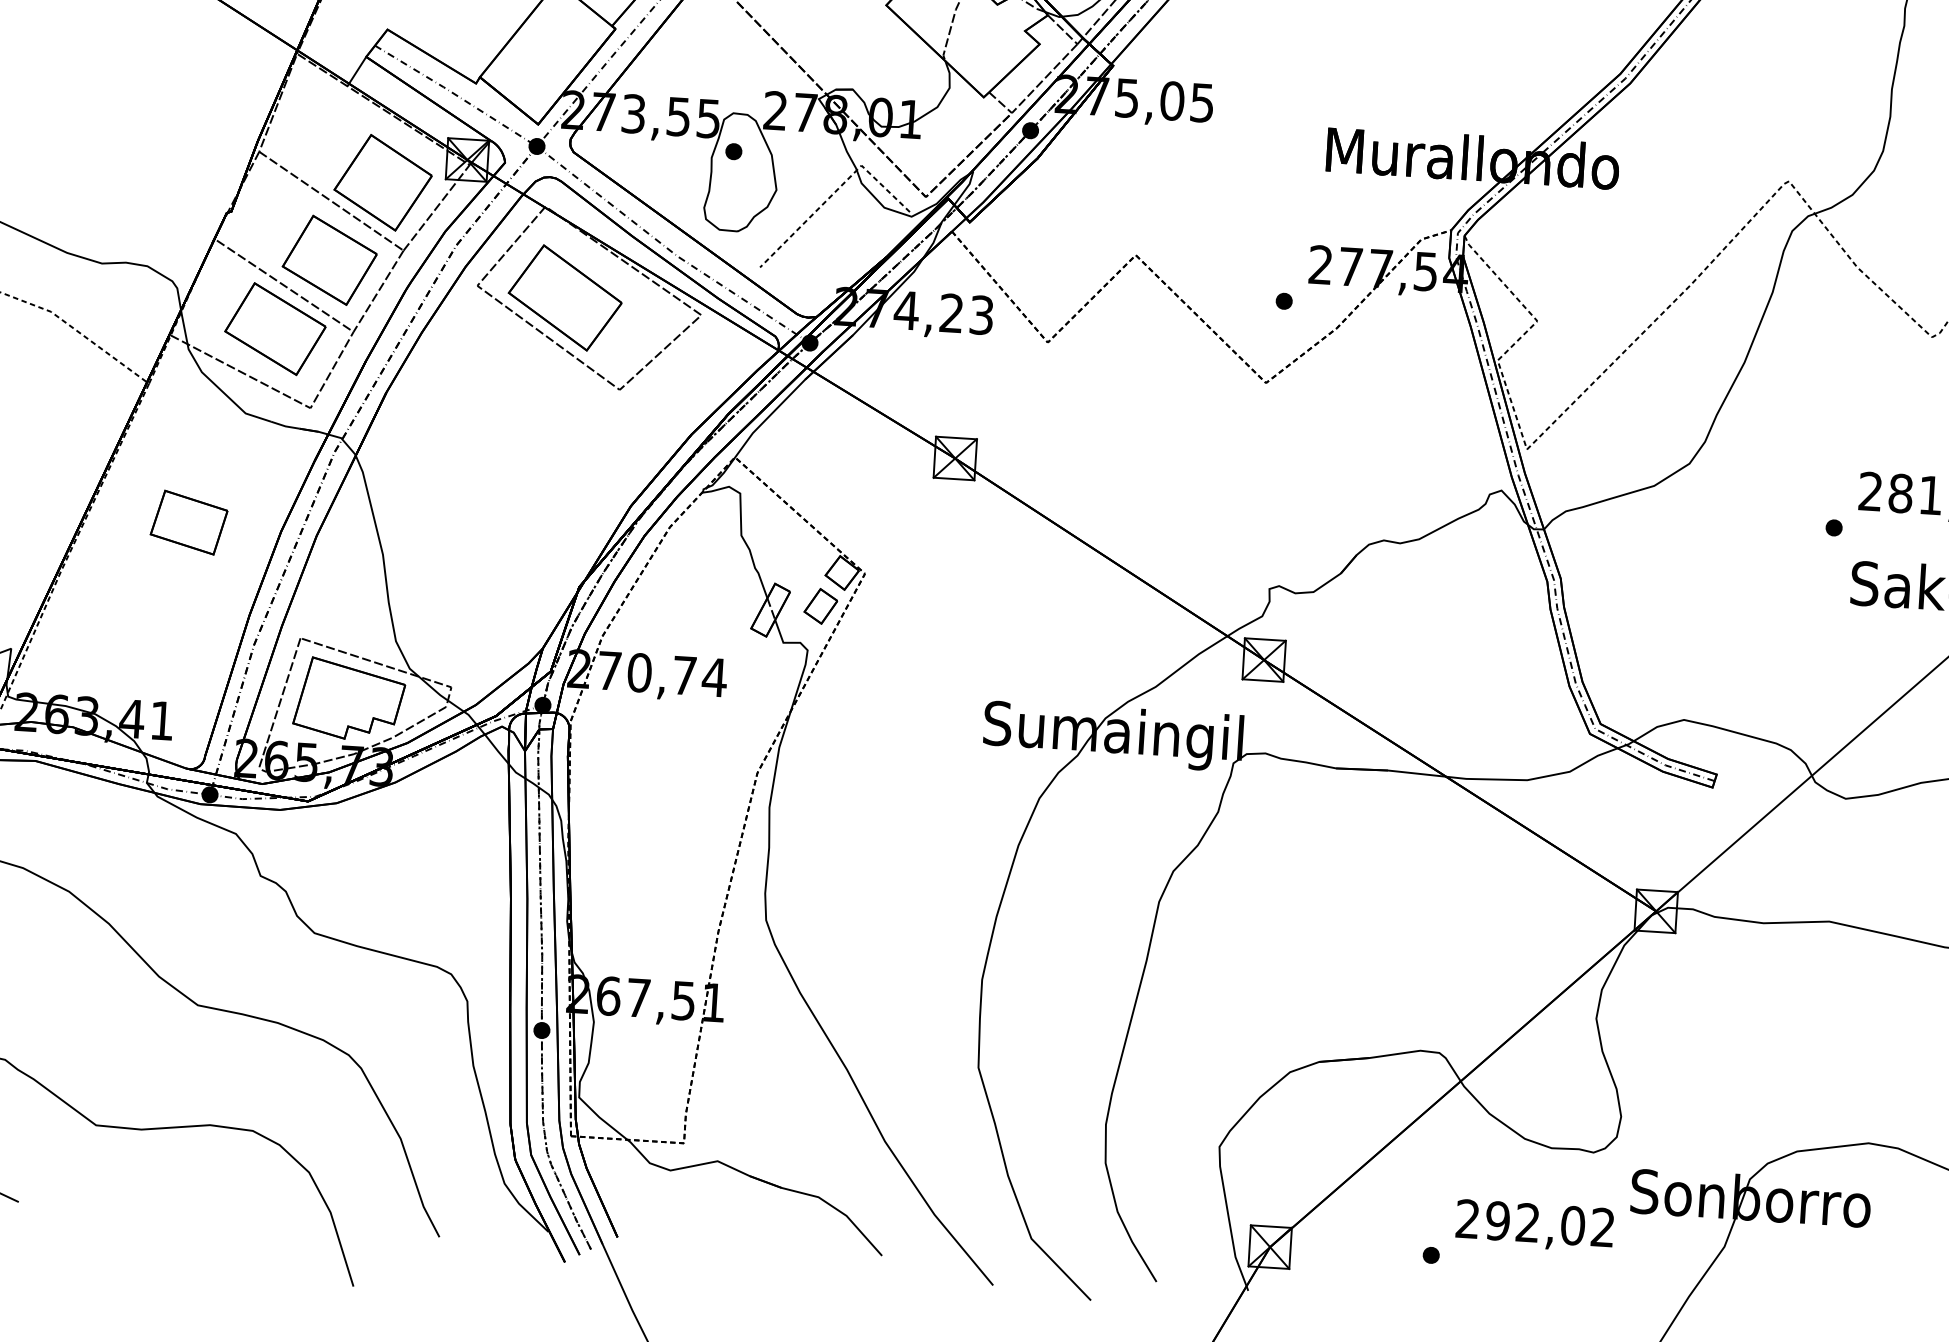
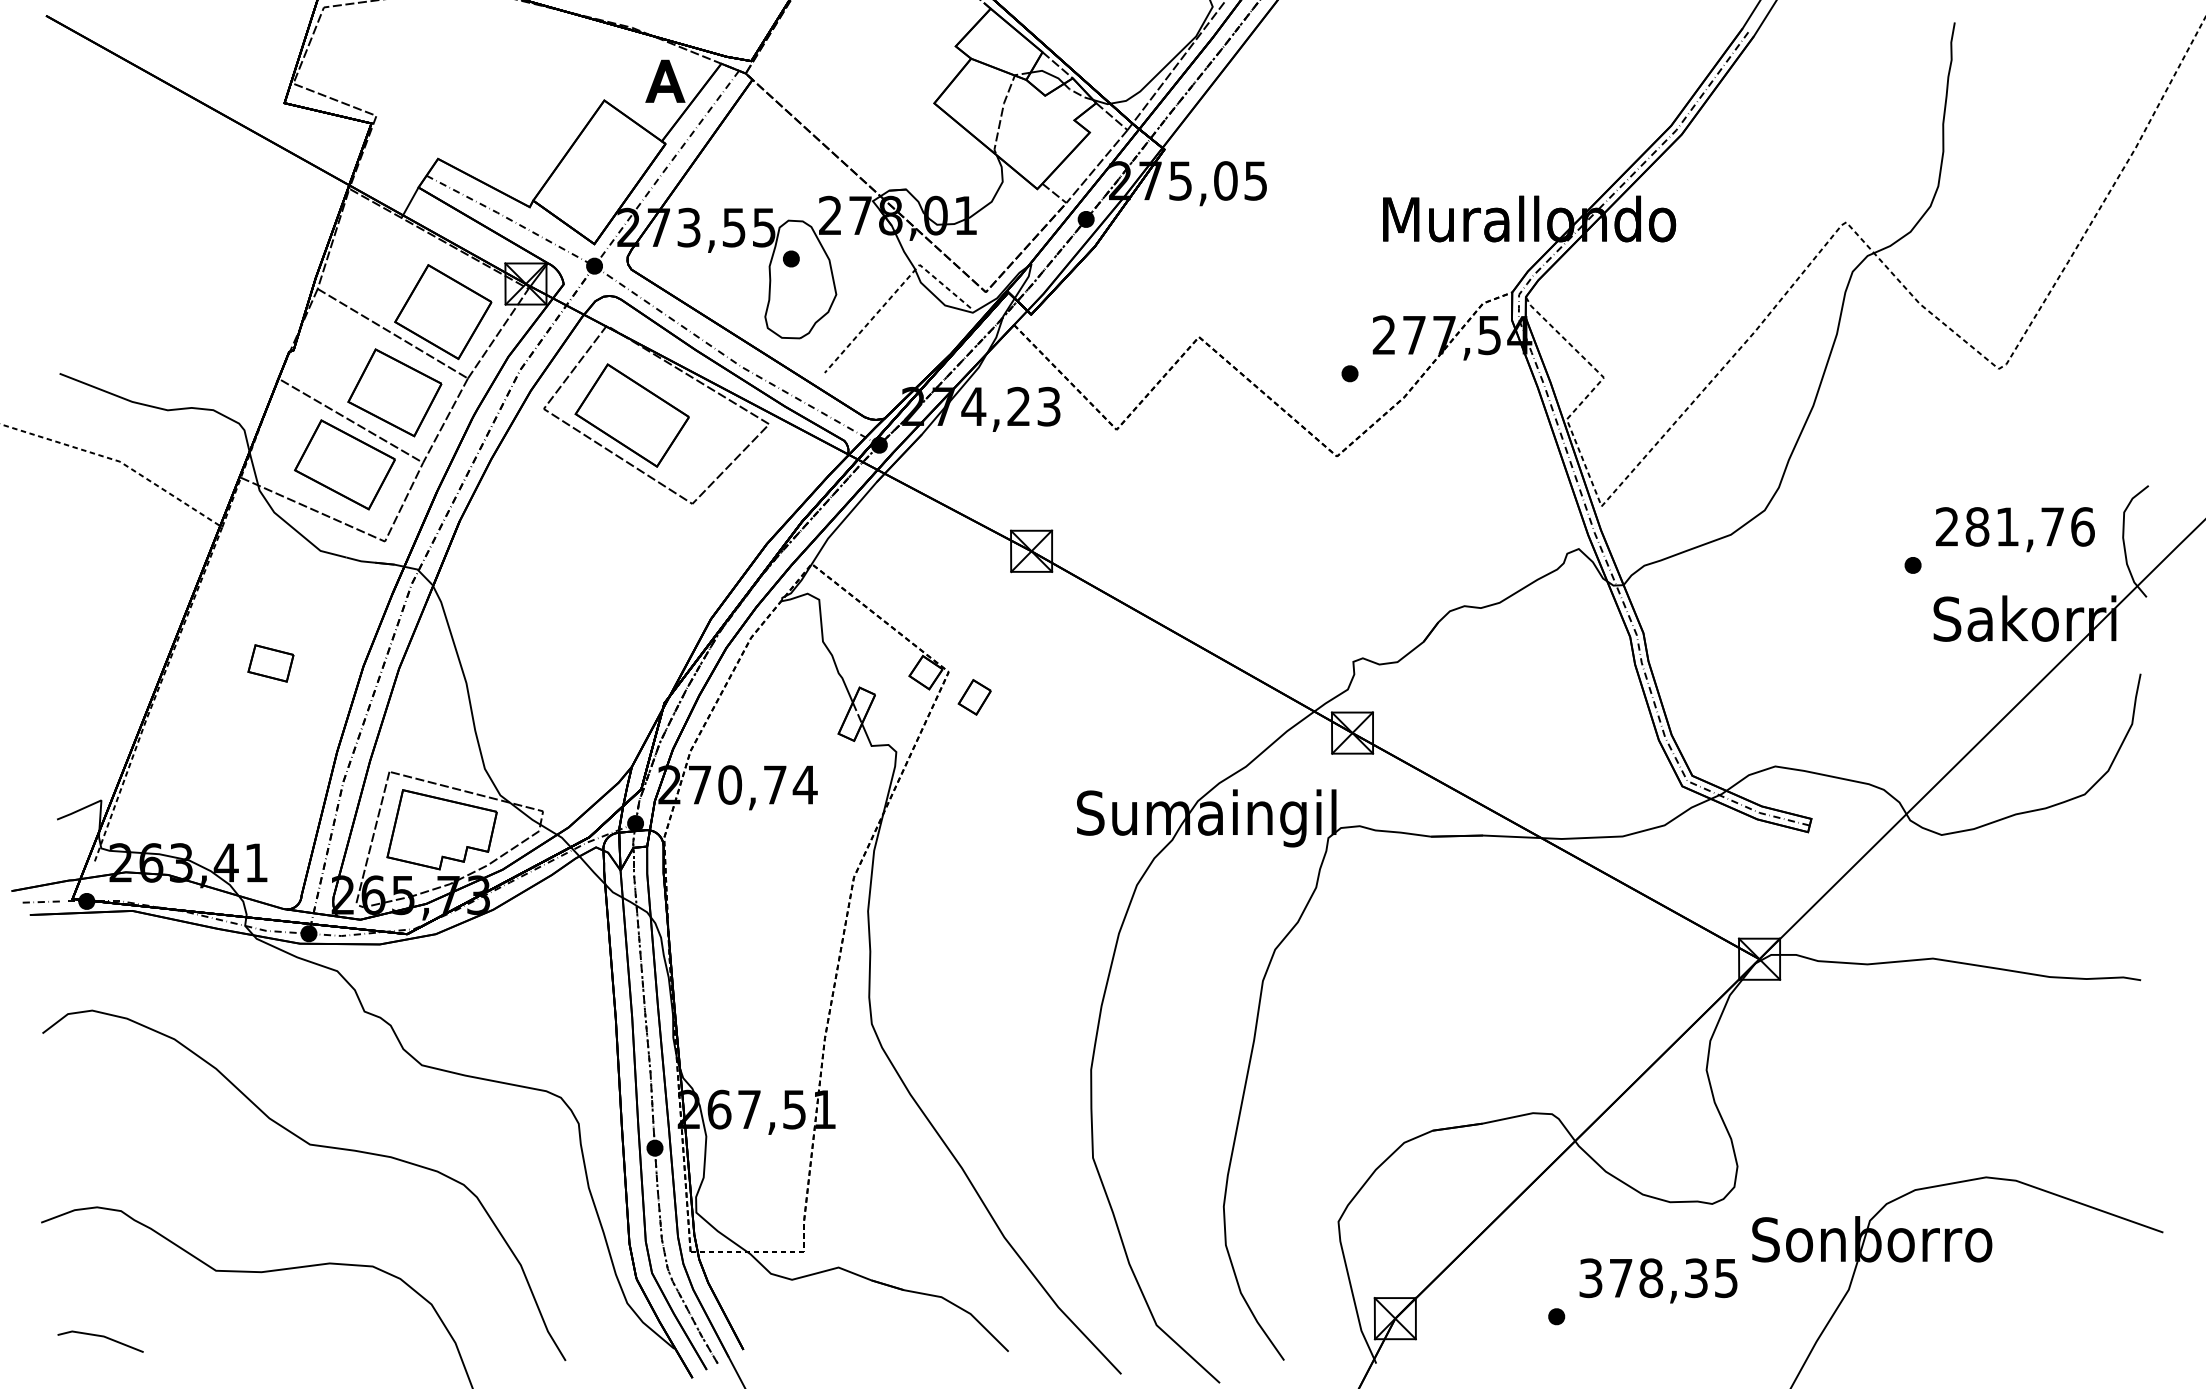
part: (188, 522) -> (270, 663), size x0.6
part: (820, 606) -> (974, 697), moved
text: (1535, 1223) -> (1658, 1278), 292,02 -> 378,35

